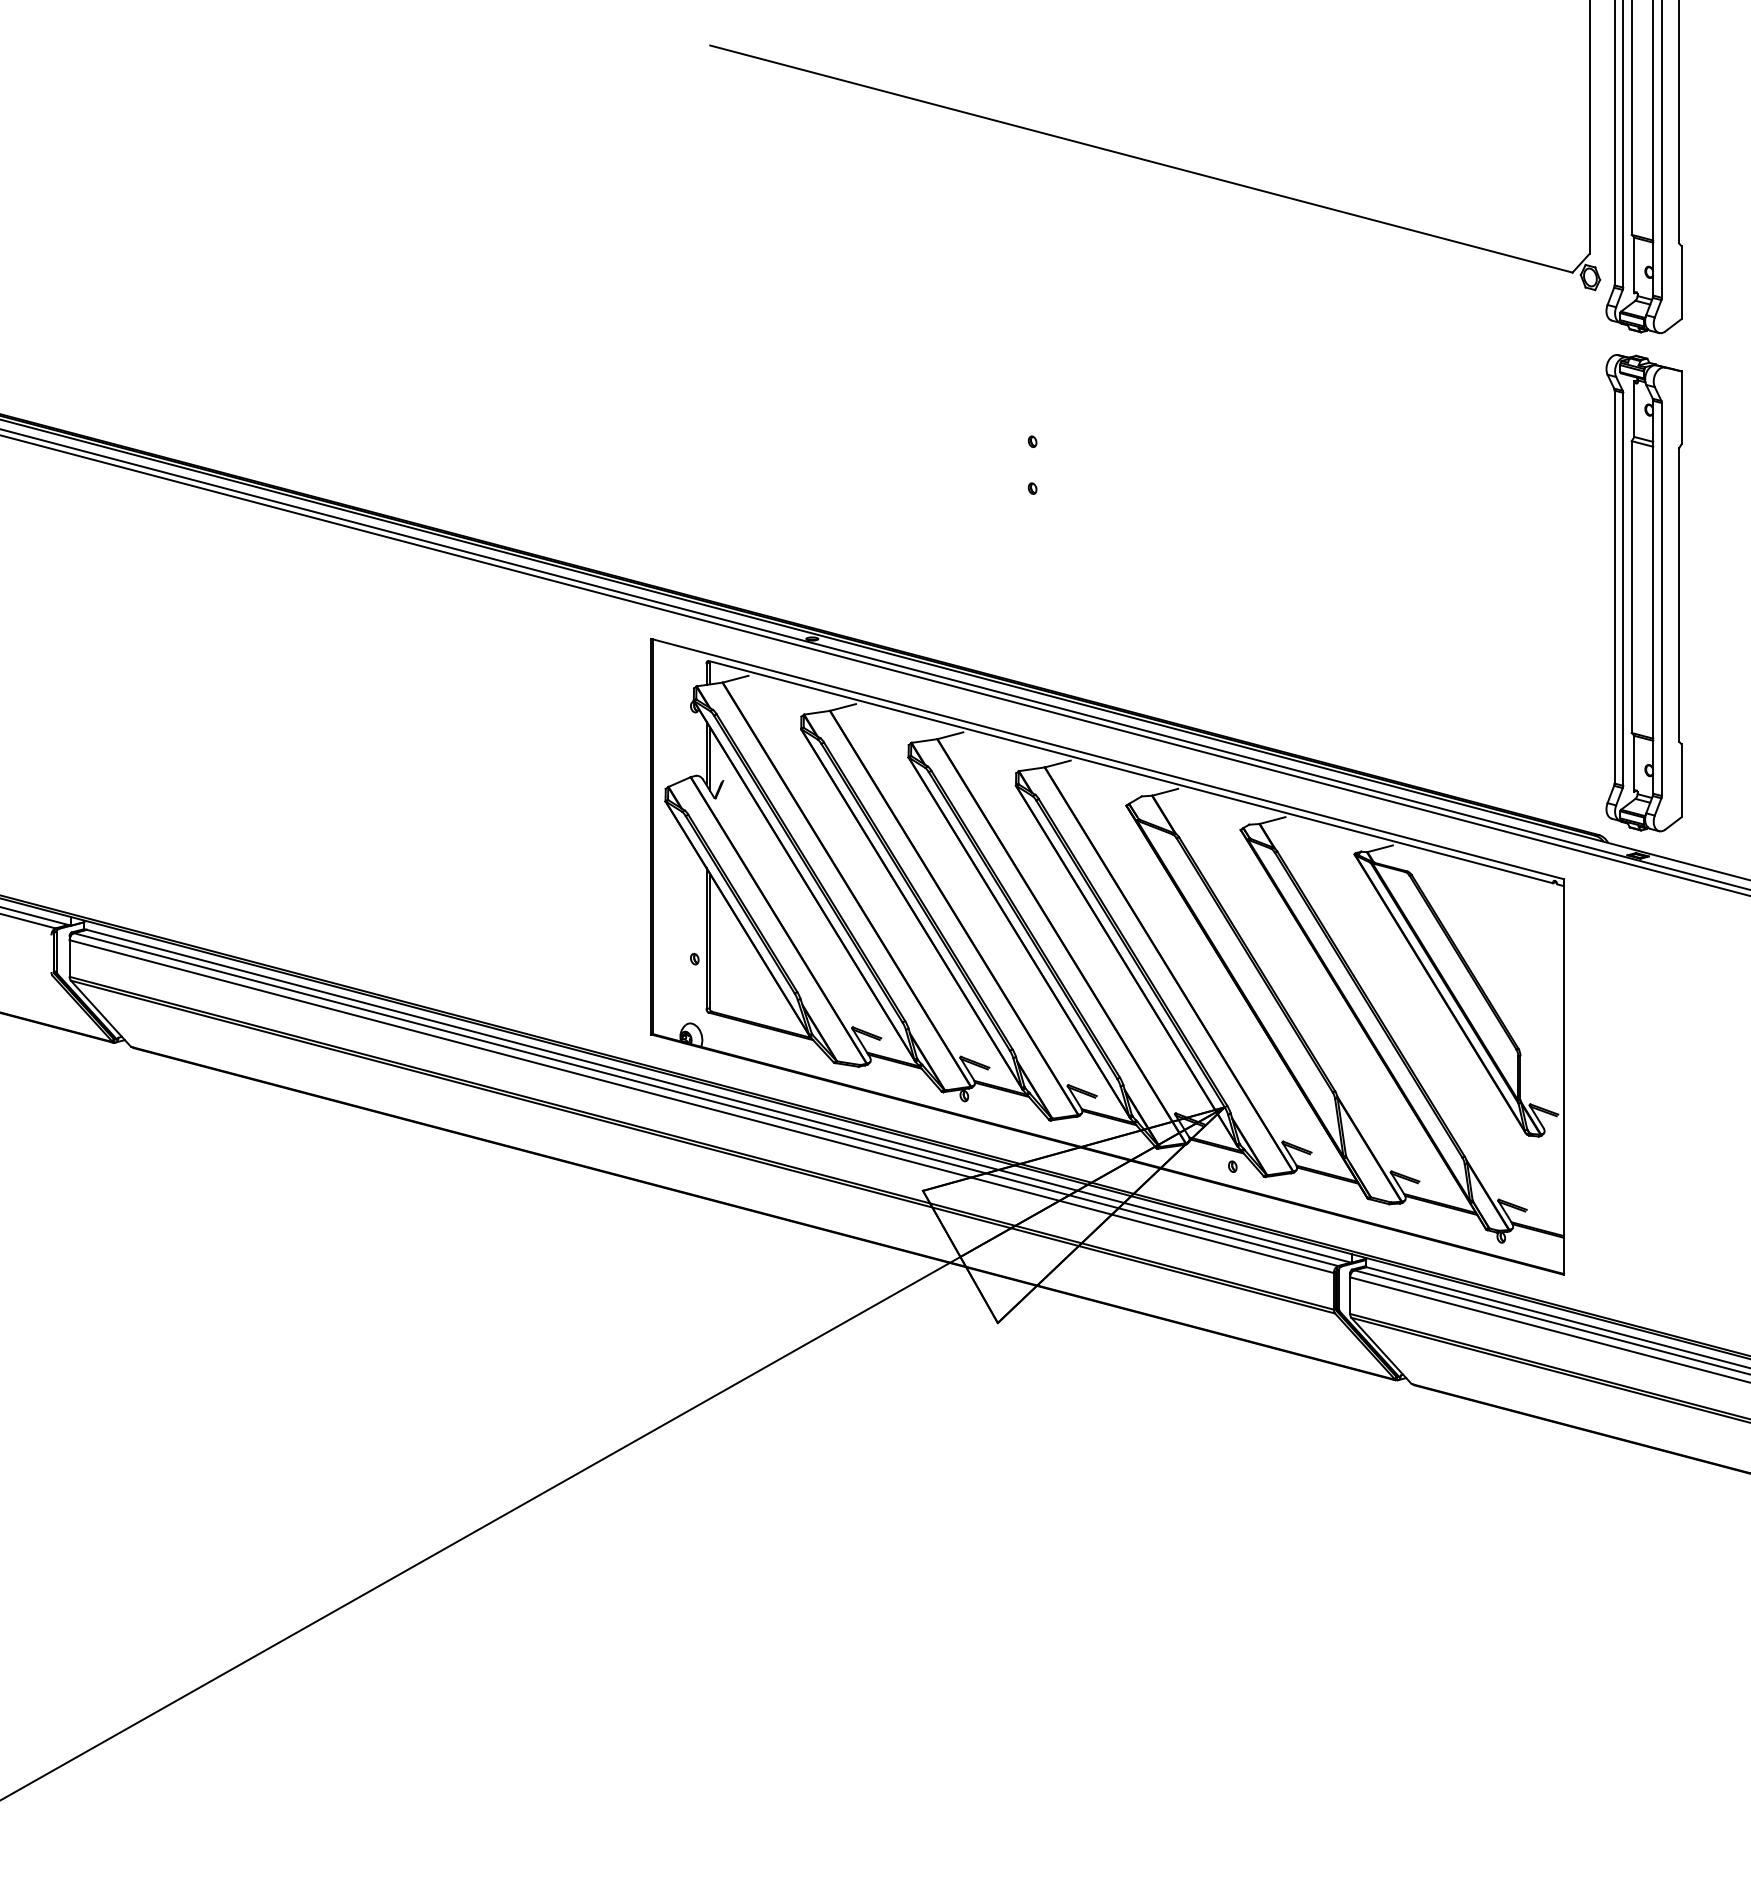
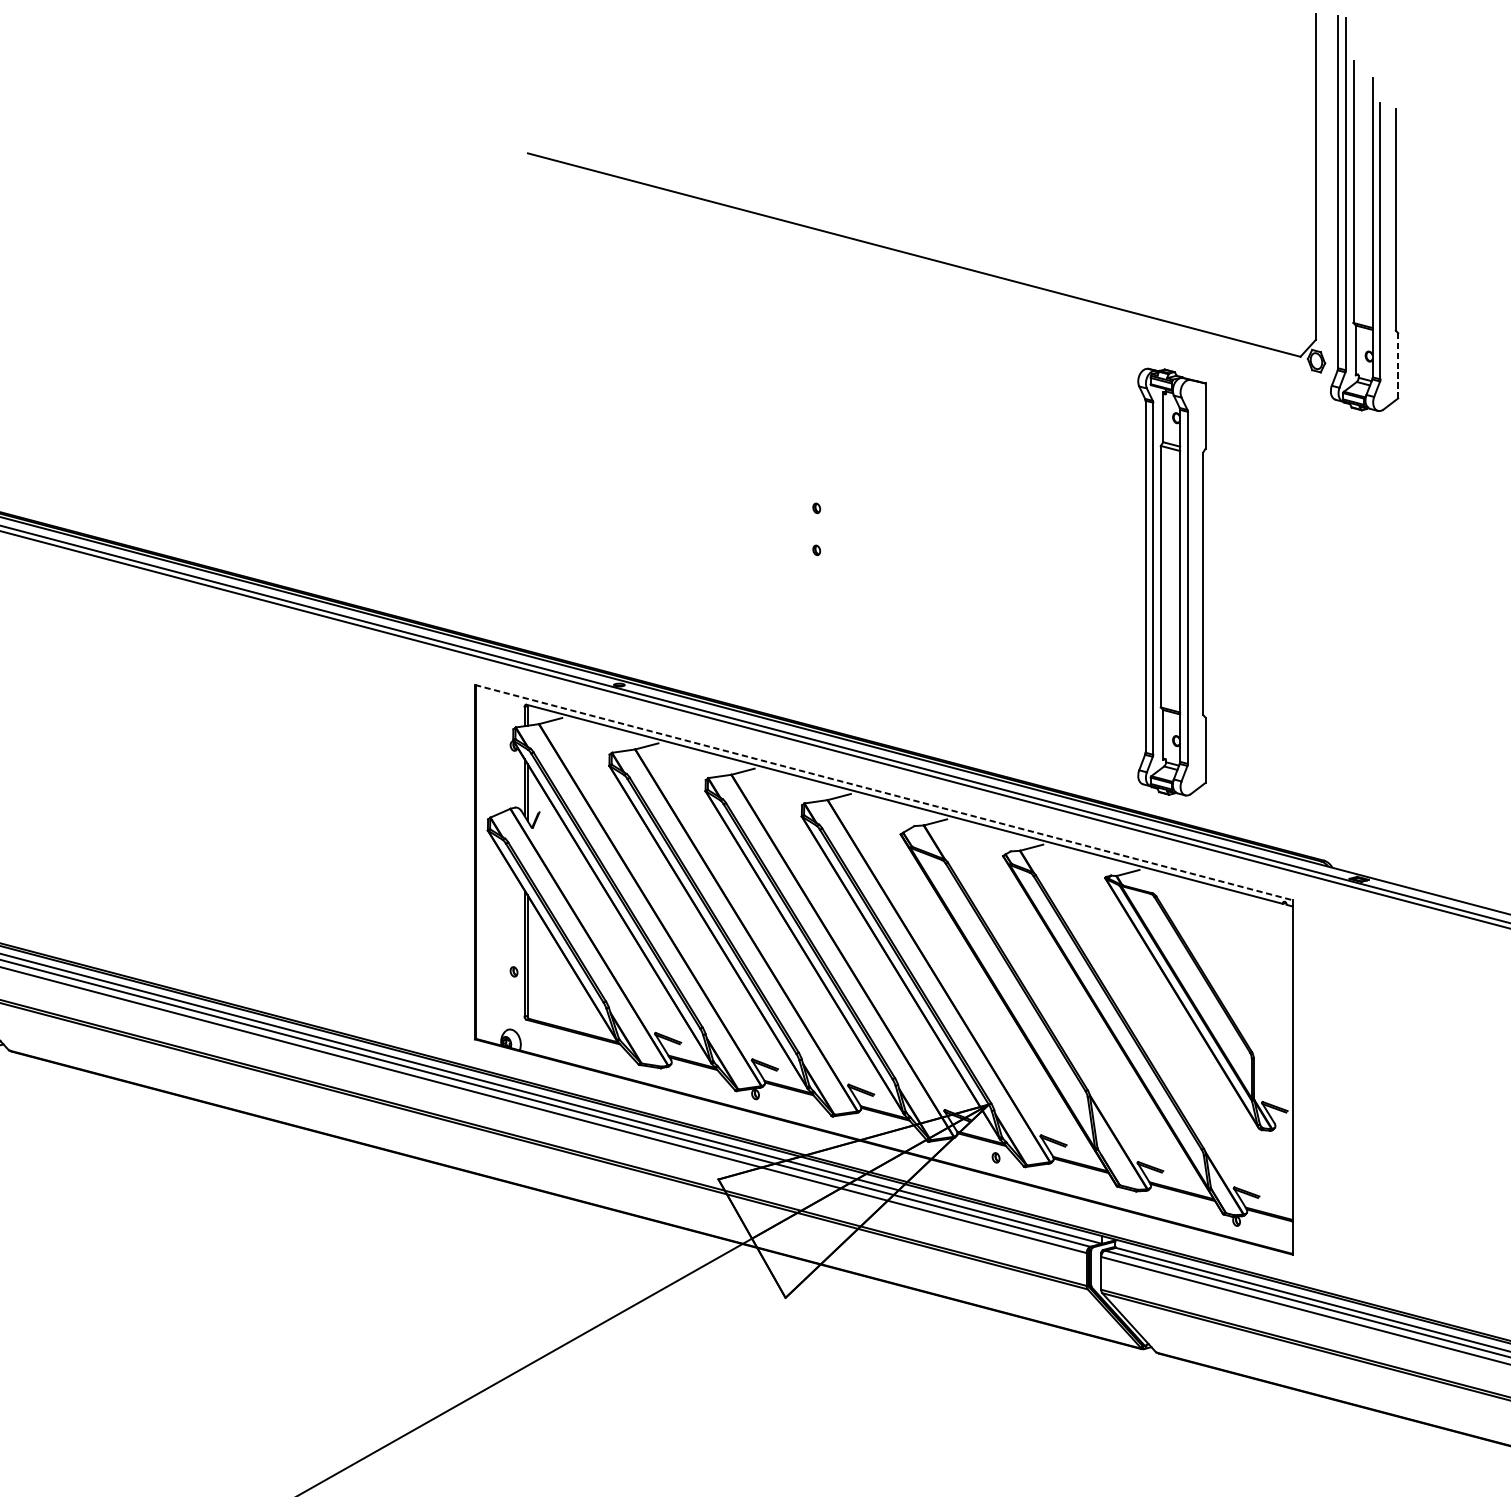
line: (1681, 282) -> (1398, 365), solid -> dashed
part: (1643, 593) -> (1171, 582), moved
line: (1107, 759) -> (883, 793), solid -> dashed

